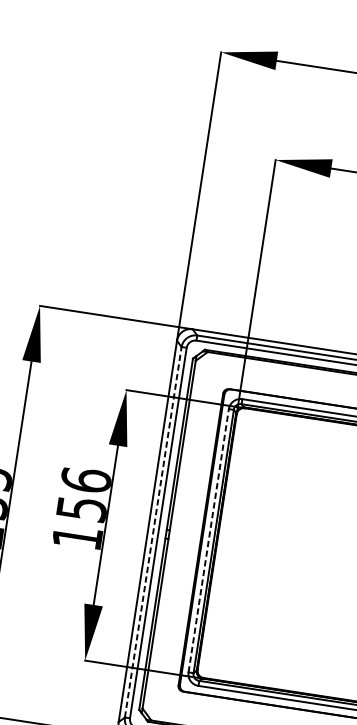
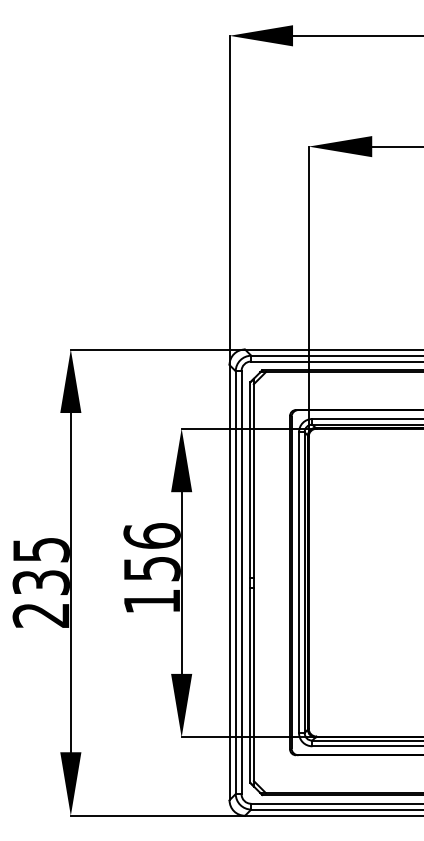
line: (153, 532) -> (235, 582), dashed -> solid
line: (209, 540) -> (299, 582), dashed -> solid

